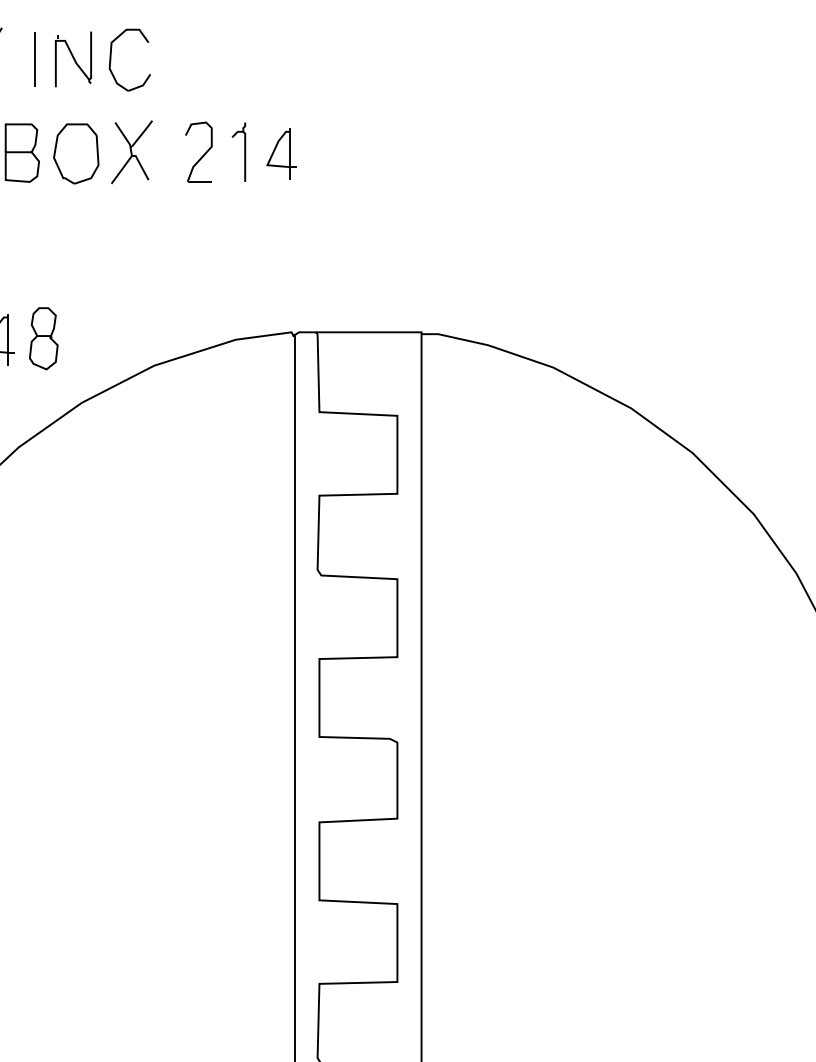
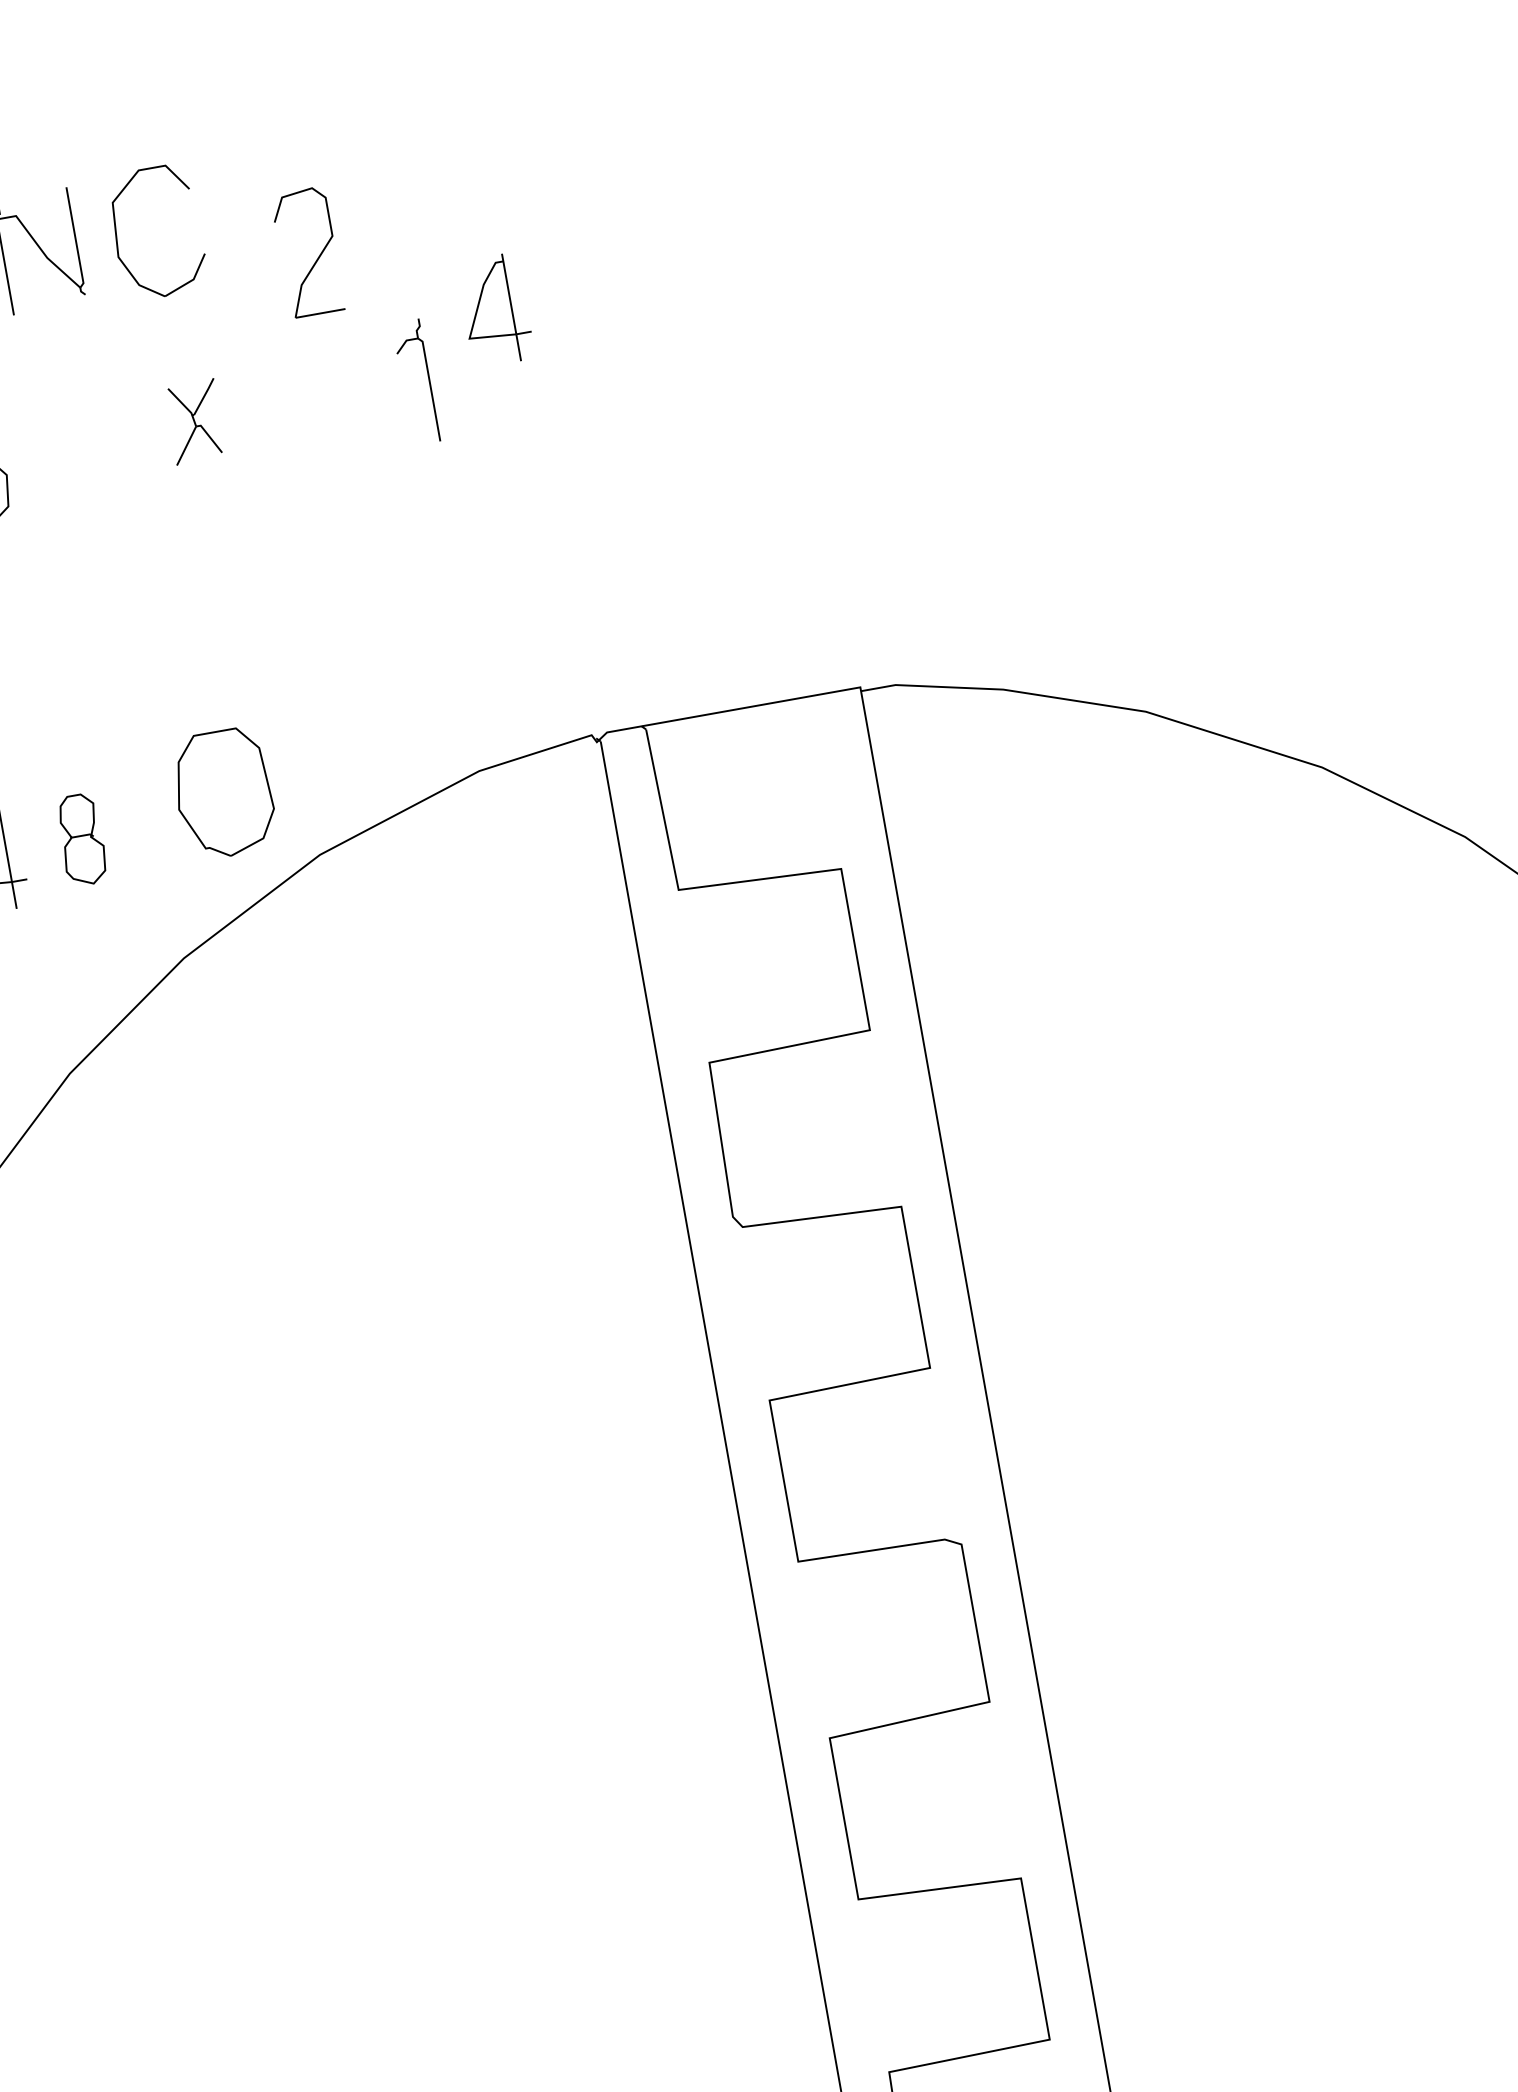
part: (198, 151) -> (306, 250), moved
part: (131, 152) -> (194, 422), size x0.6
part: (76, 153) -> (224, 792), moved
part: (281, 153) -> (494, 309), moved
part: (43, 338) -> (80, 839), size x0.7

